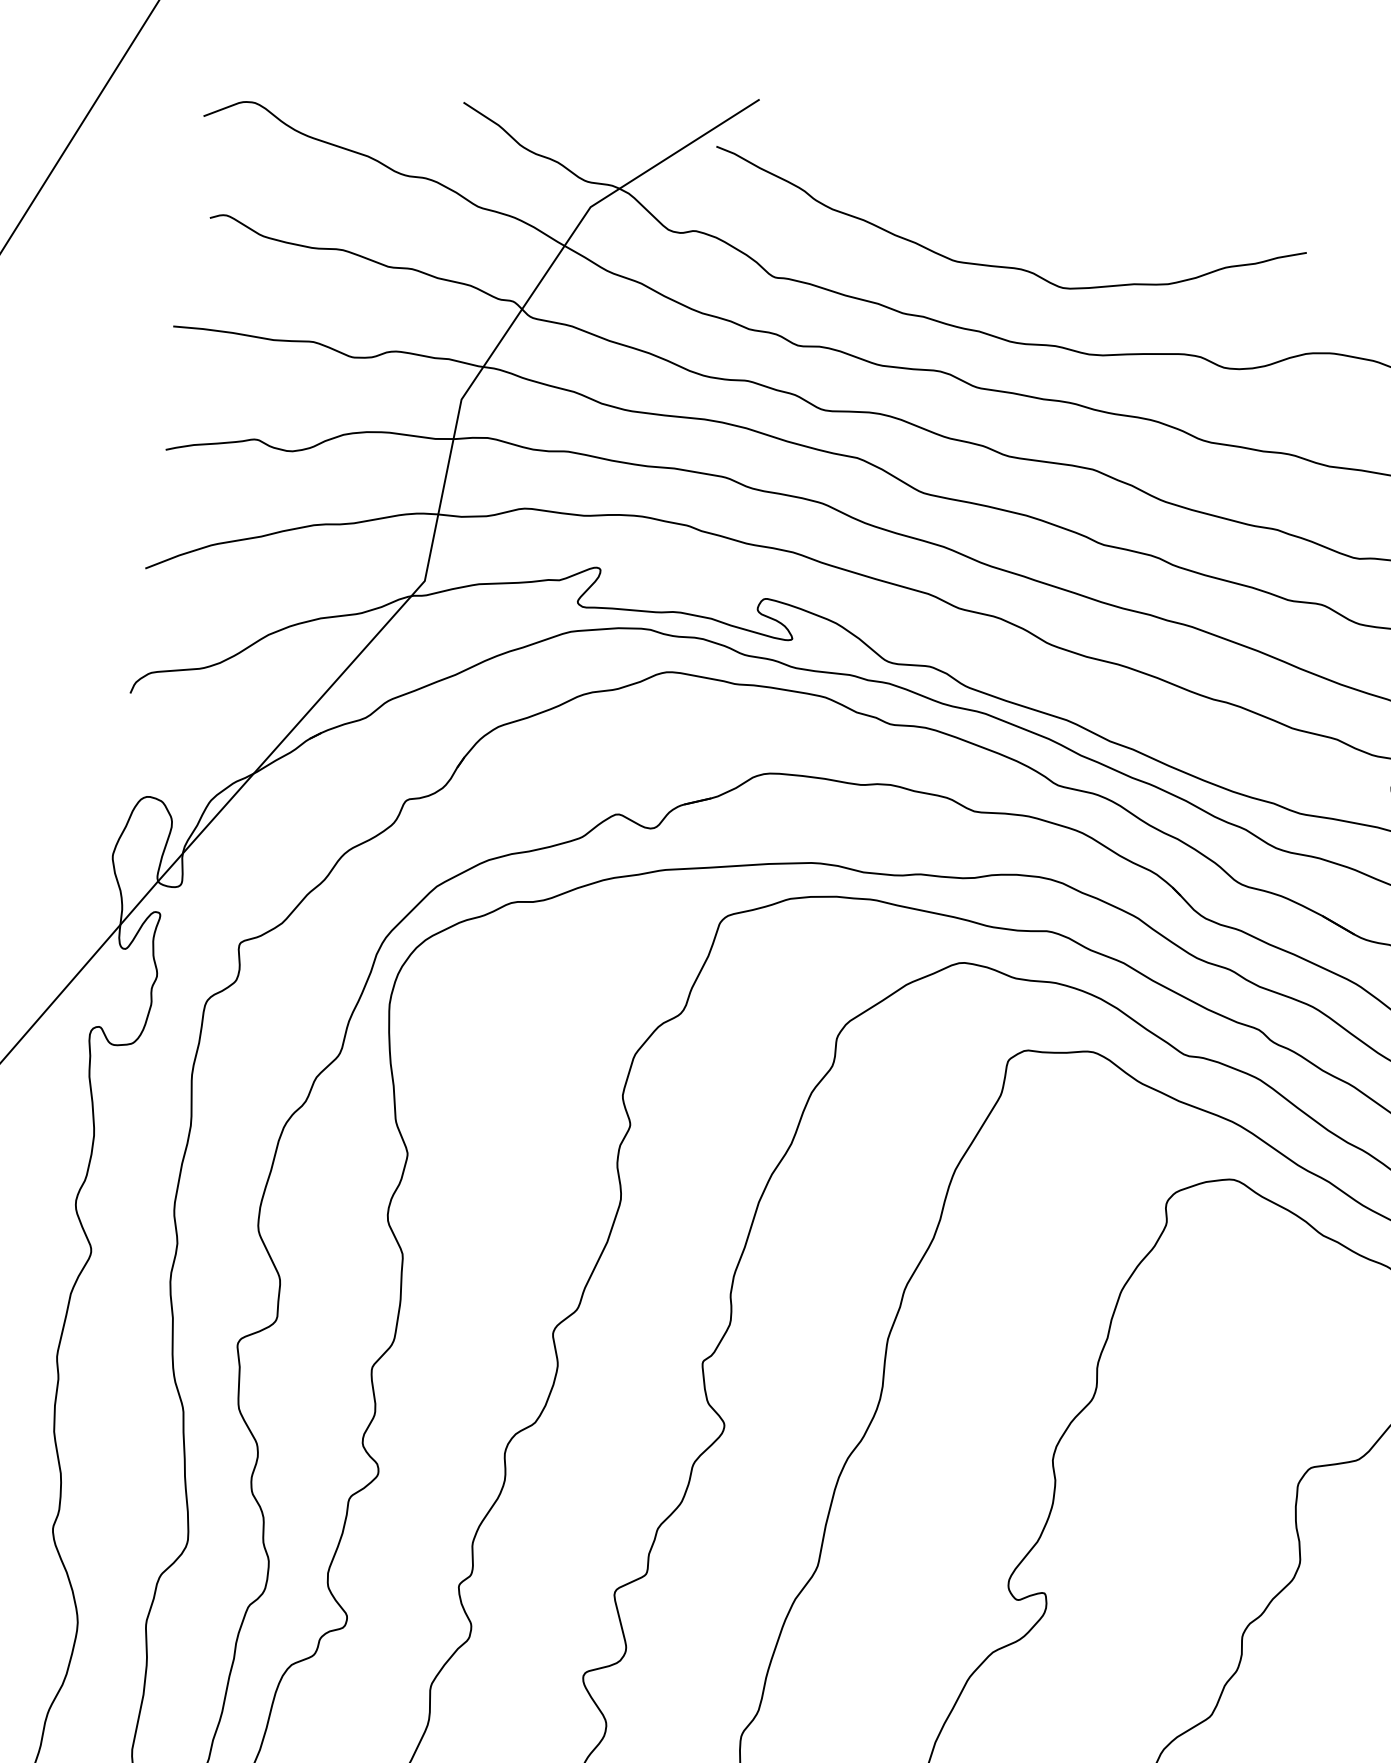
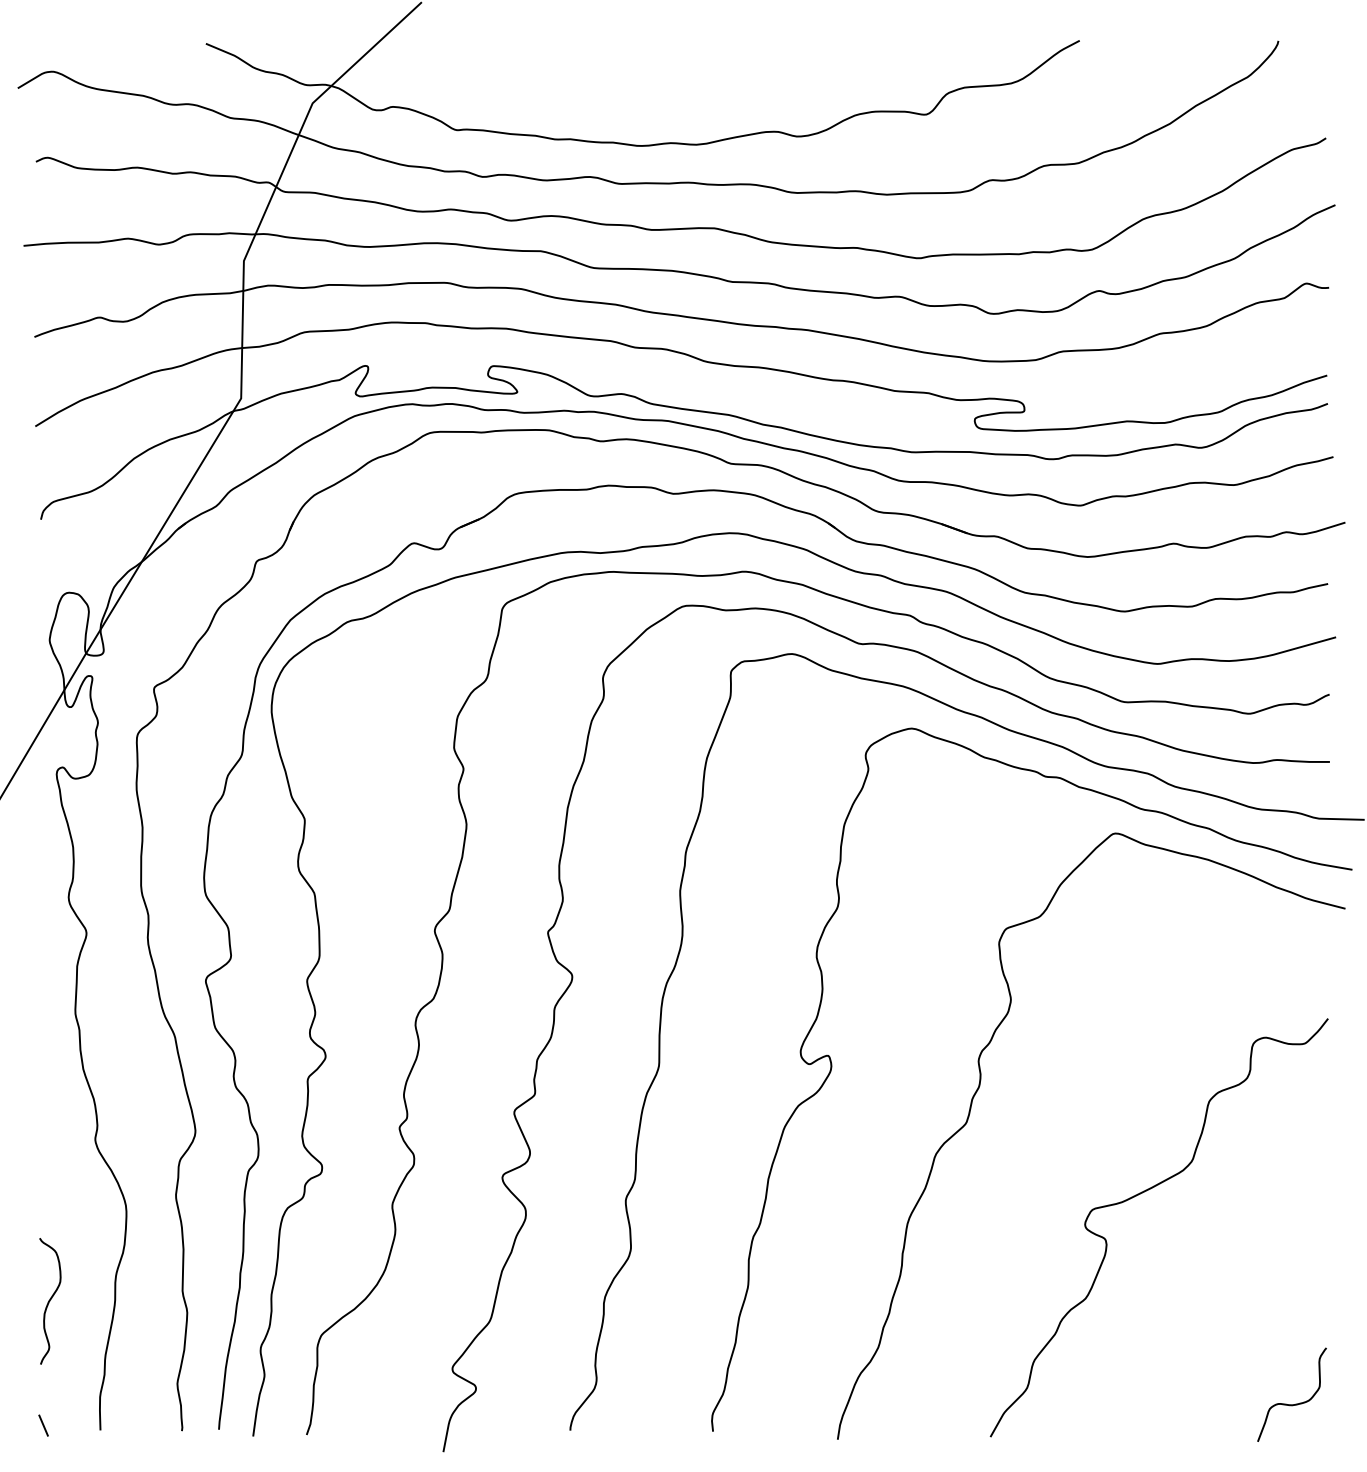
curve: (1000, 265) -> (619, 91), removed

